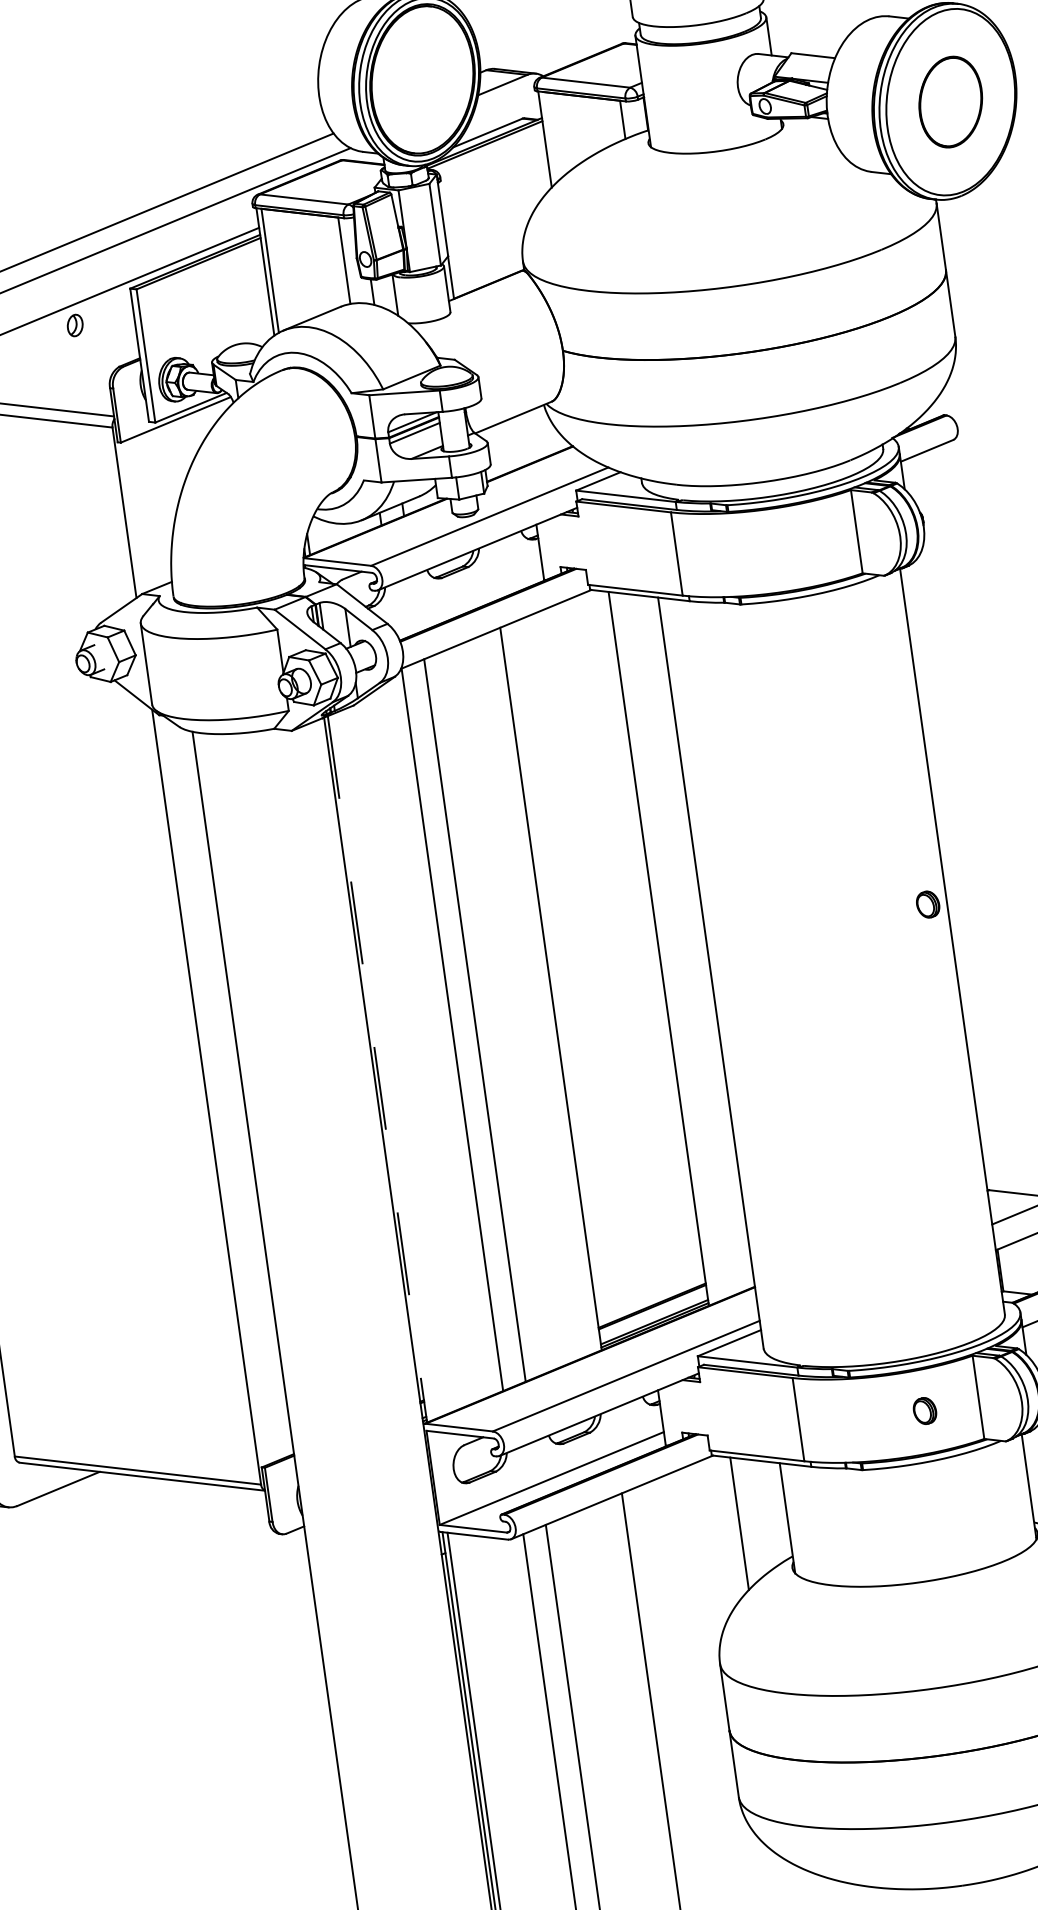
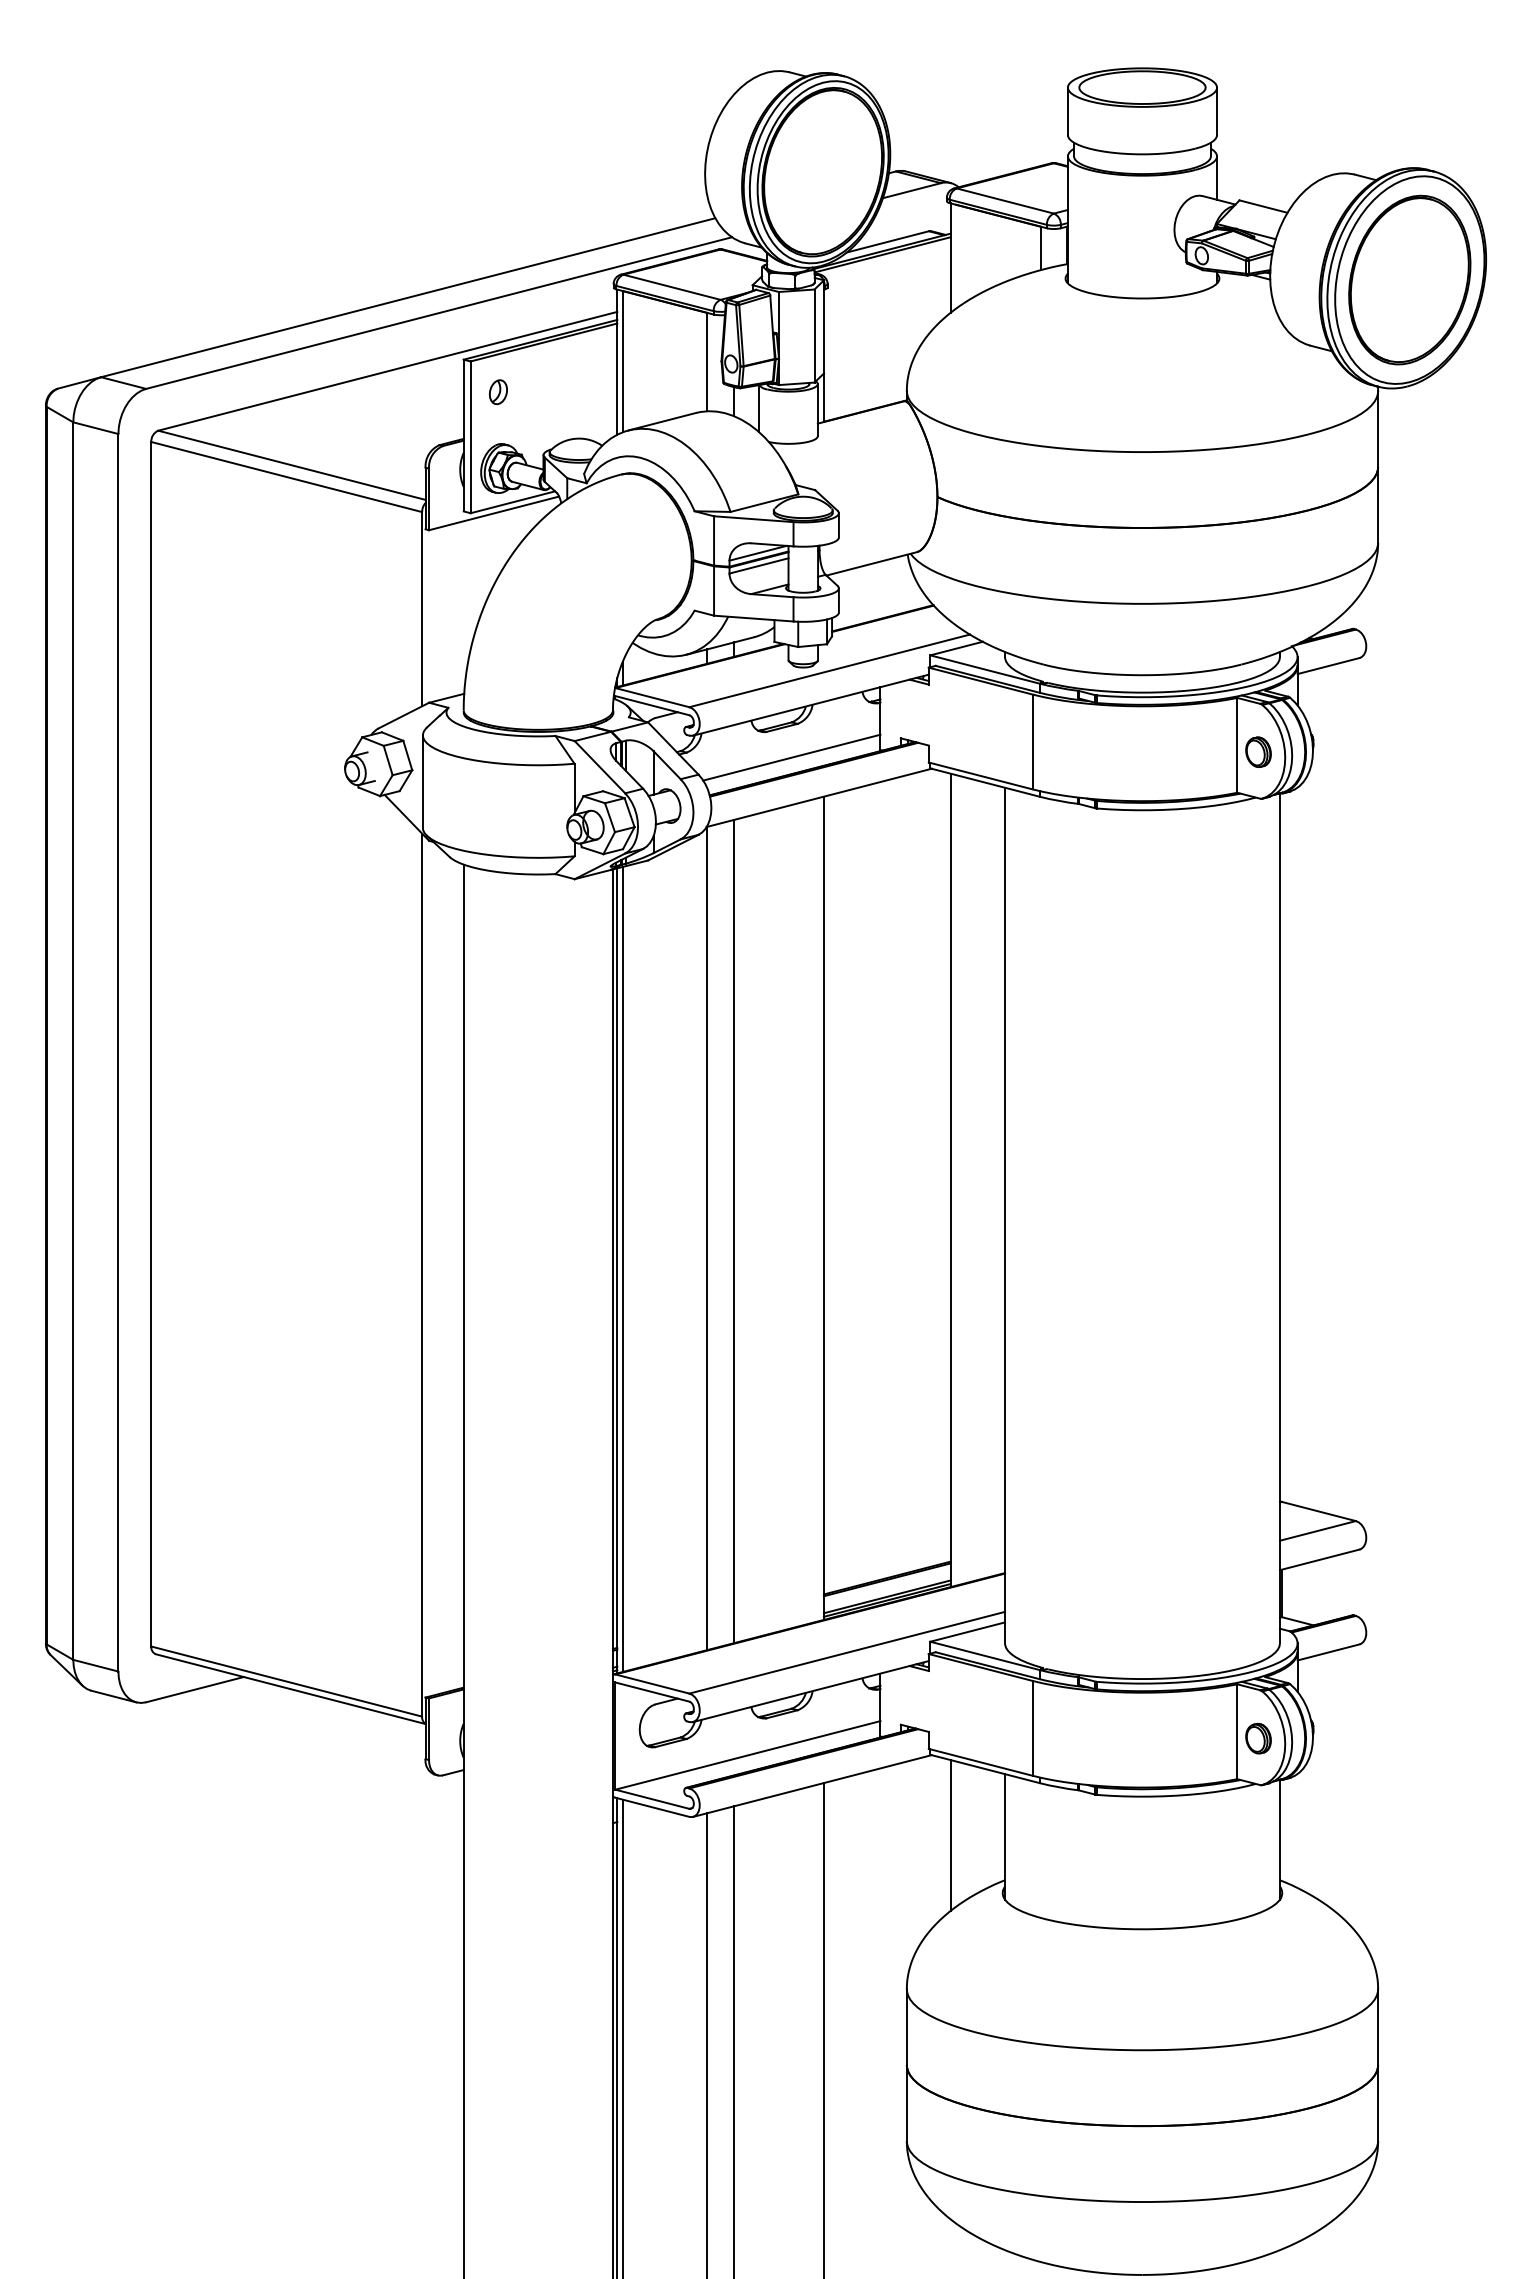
part: (950, 101) -> (1409, 279), size x1.67
part: (74, 325) -> (497, 392), moved
line: (466, 597) -> (791, 757), added
part: (927, 903) -> (1258, 751), moved
line: (381, 1066) -> (622, 1268), added
line: (377, 1069) -> (617, 1270), dashed -> solid
part: (924, 1410) -> (1258, 1738), moved

